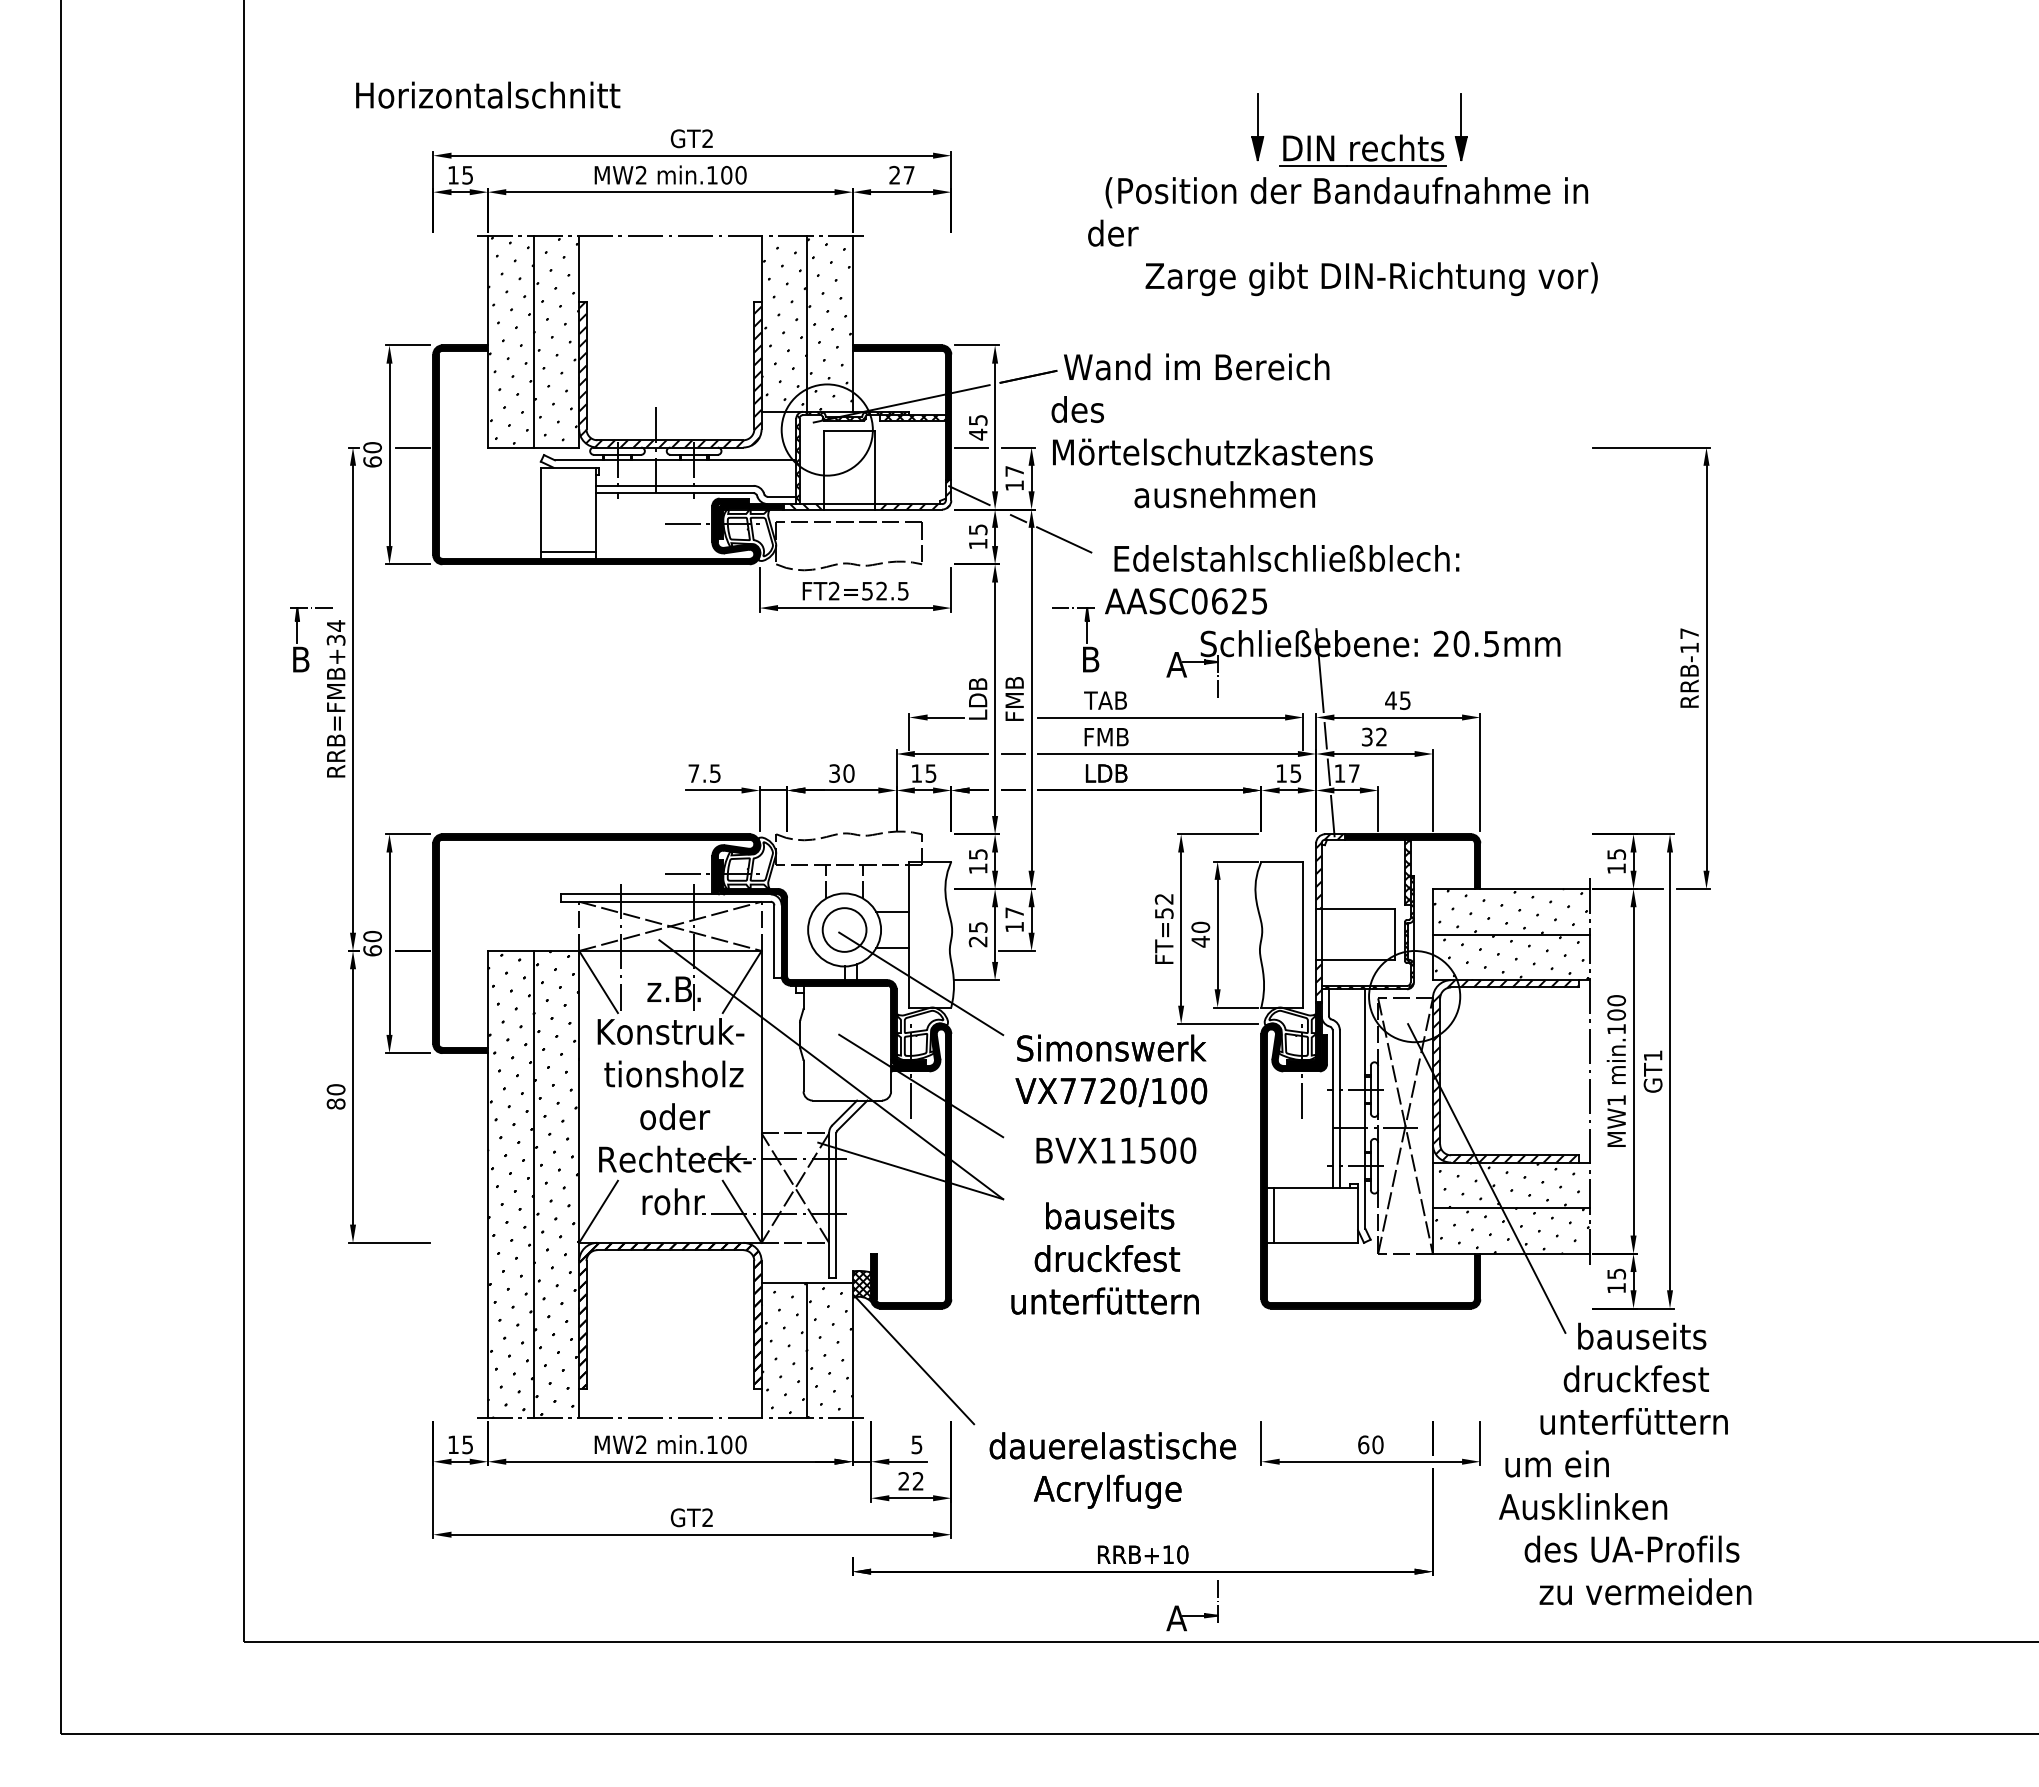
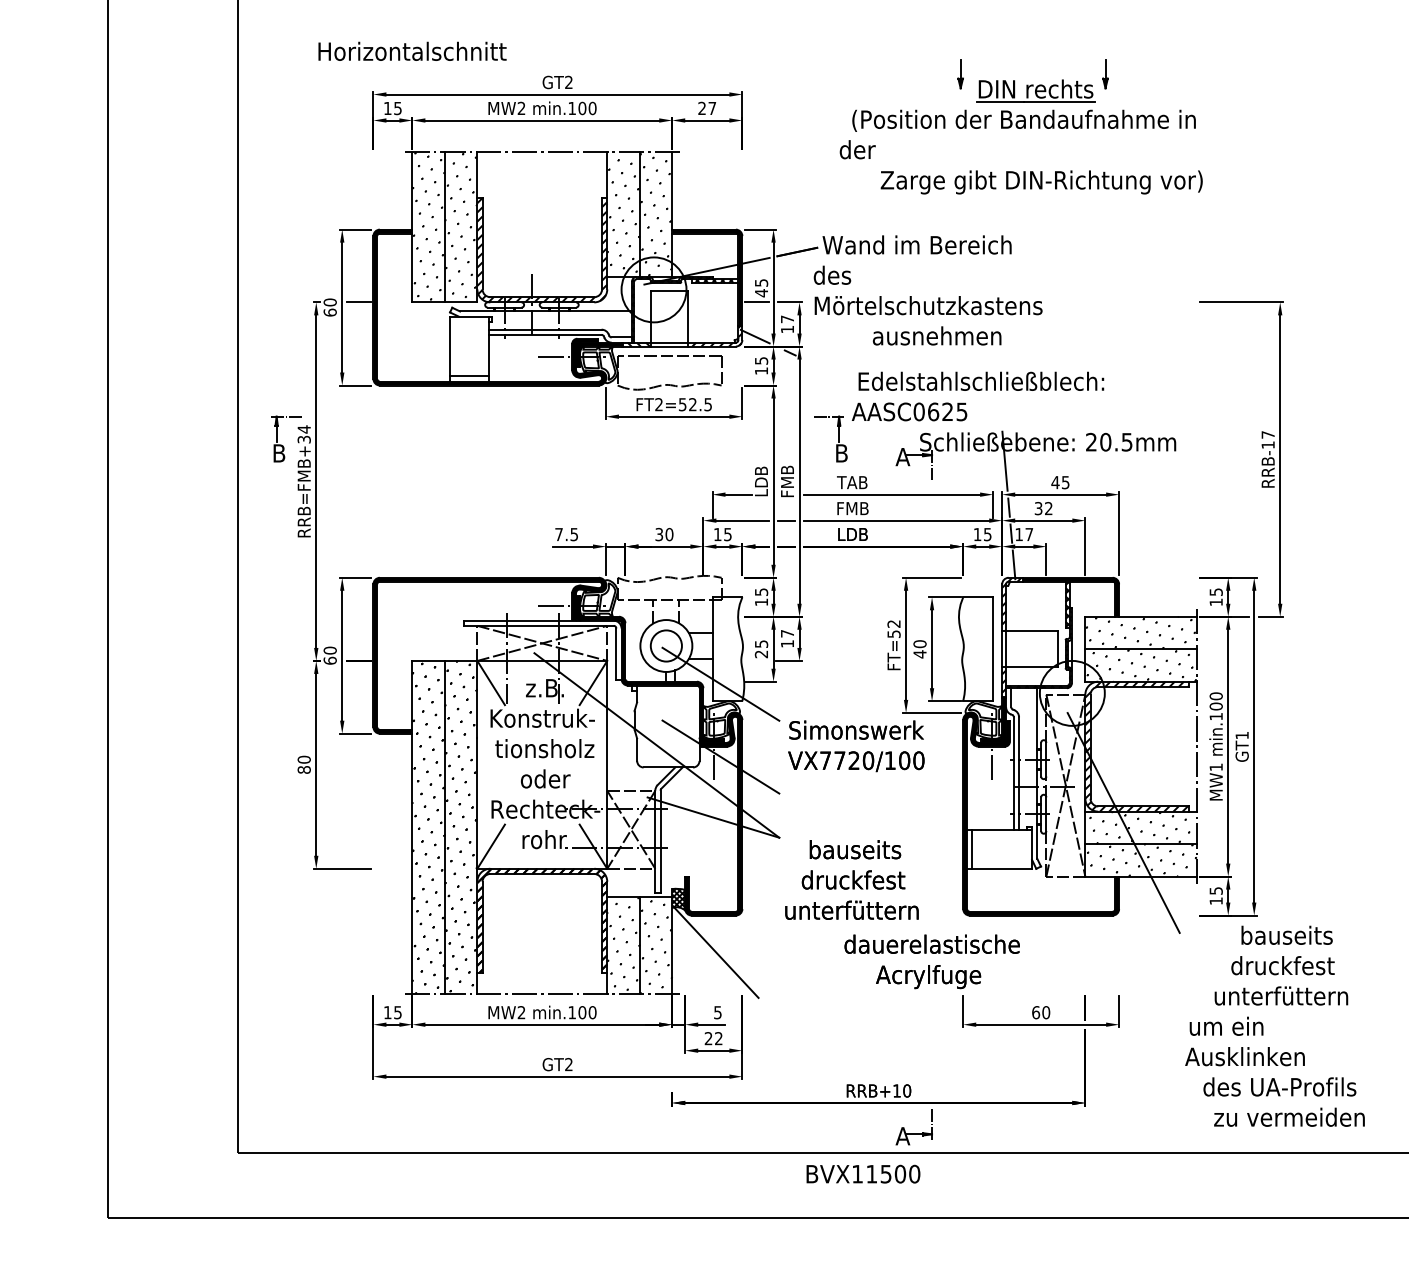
part: (1257, 127) -> (960, 74), size x0.6
part: (1460, 127) -> (1105, 74), size x0.6
line: (1064, 539) -> (822, 367), removed
text: (1116, 1150) -> (863, 1174), moved
text: (1625, 1463) -> (1275, 1025), moved
text: (1112, 1470) -> (931, 961), moved

